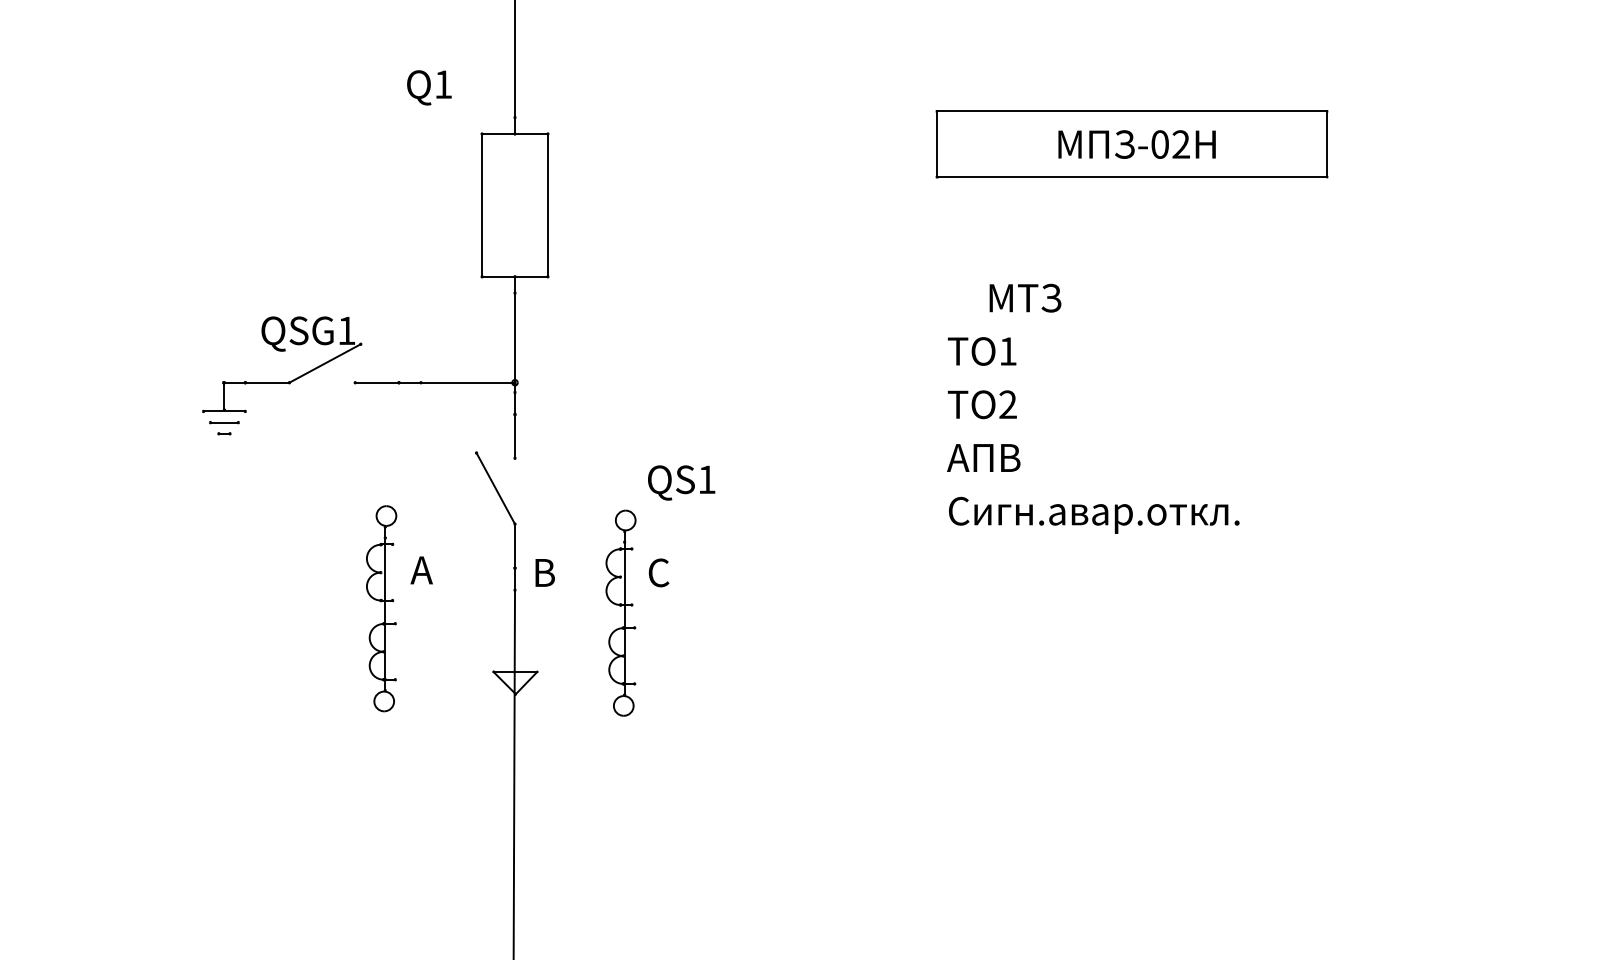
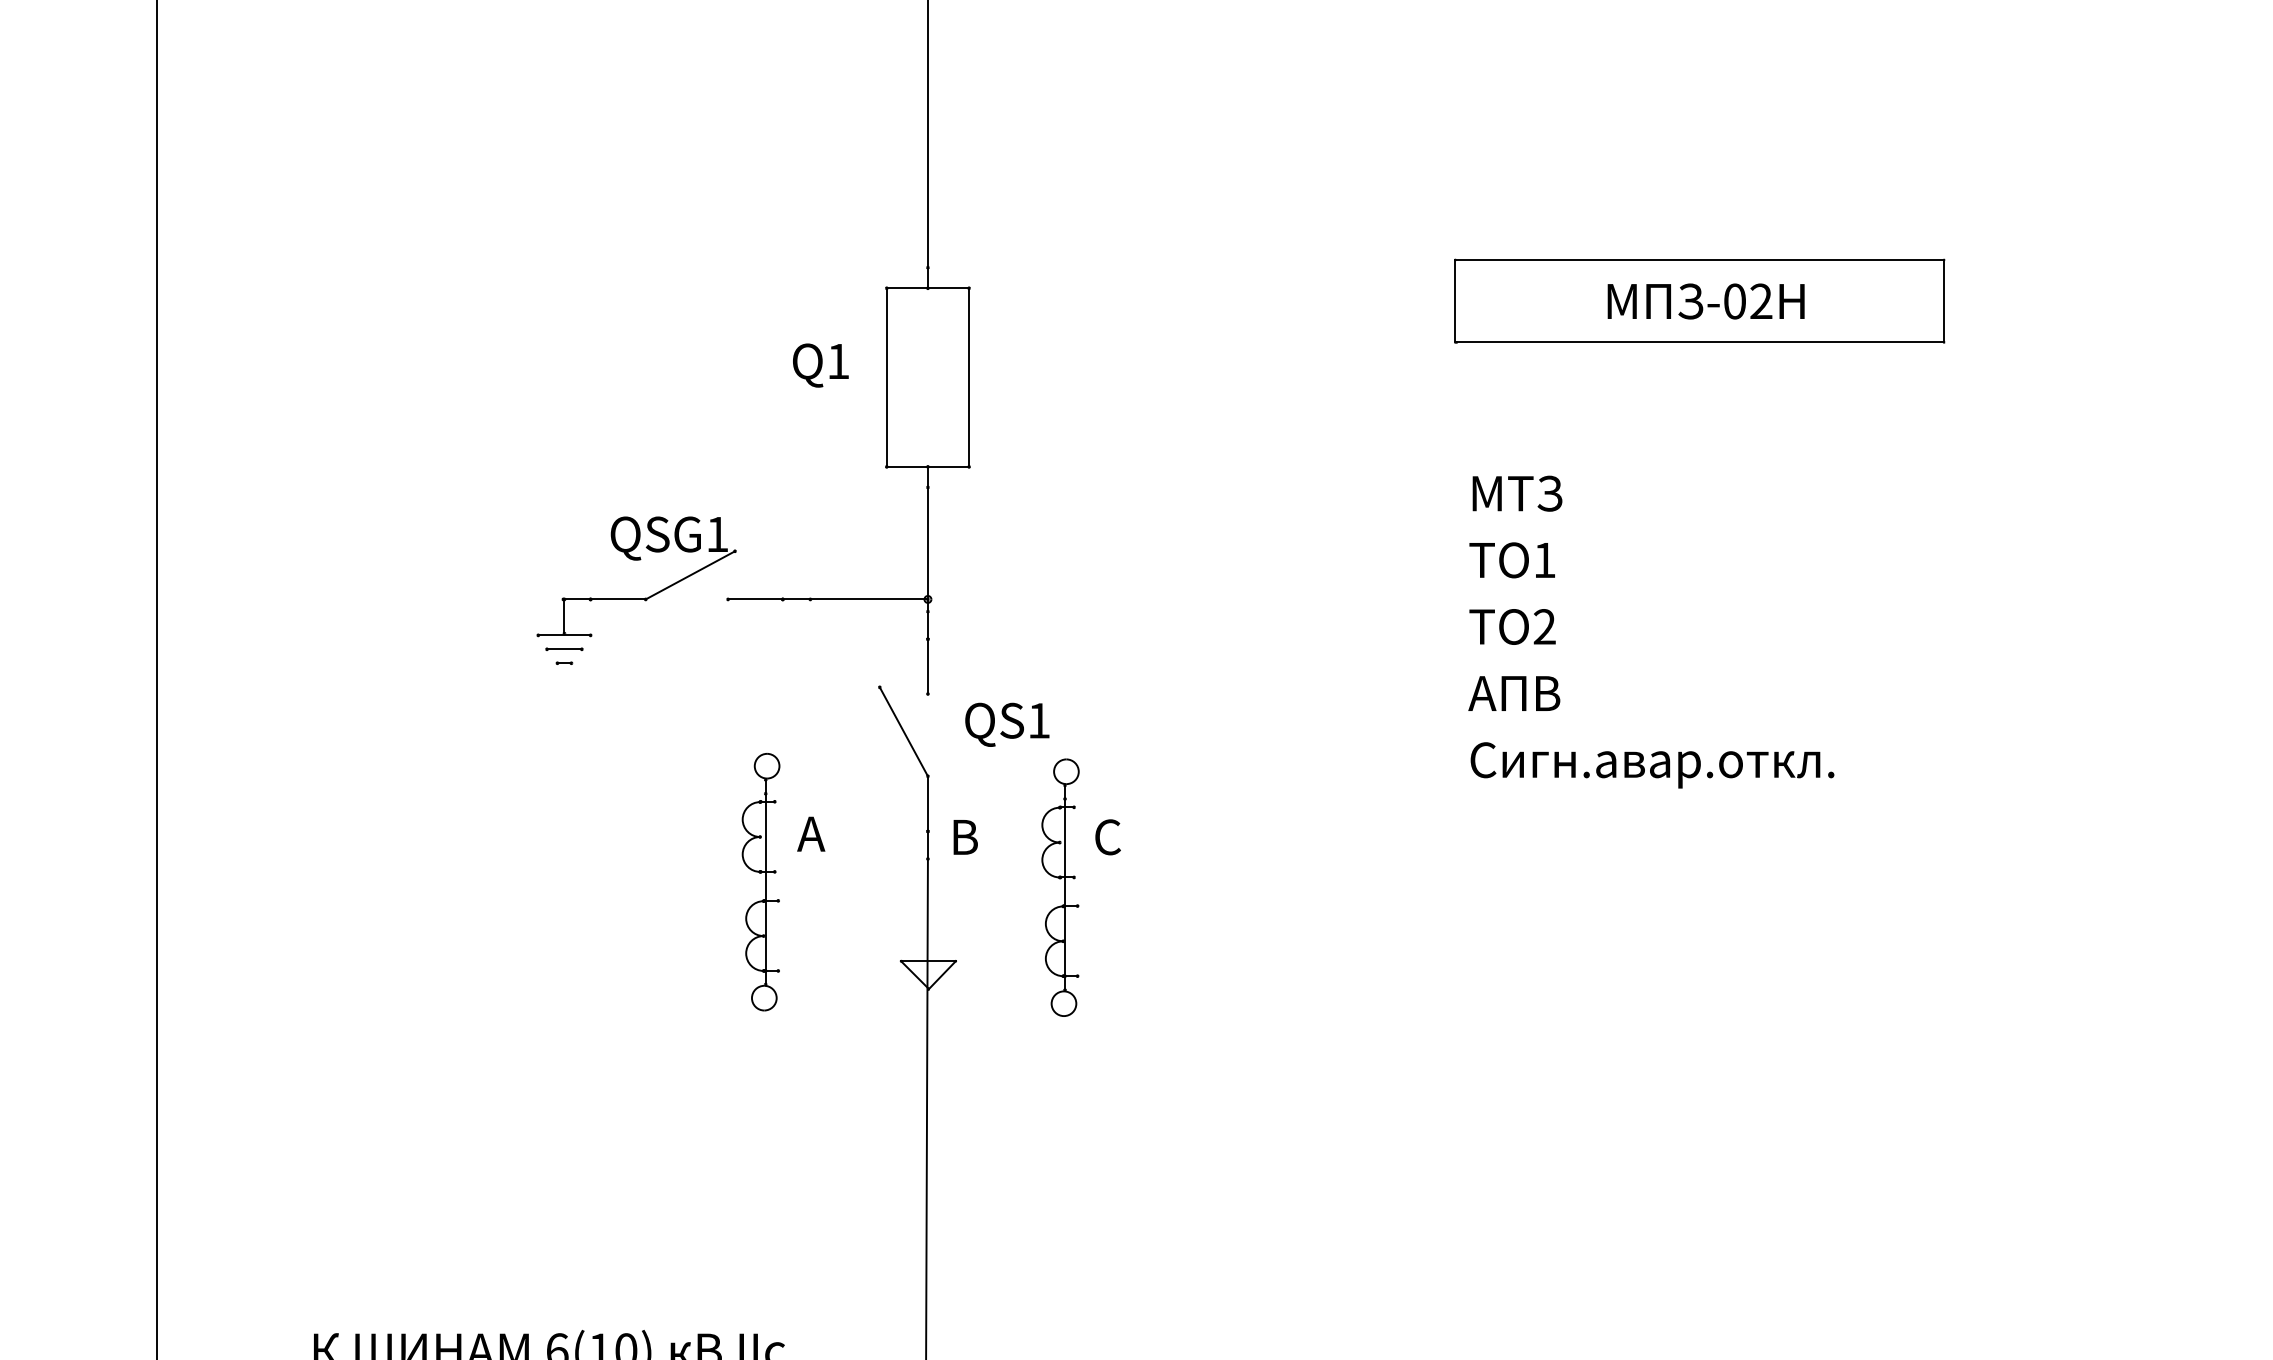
text: (429, 87) -> (820, 365), moved
text: (1025, 298) -> (1517, 493), moved
text: (681, 482) -> (1007, 724), moved

